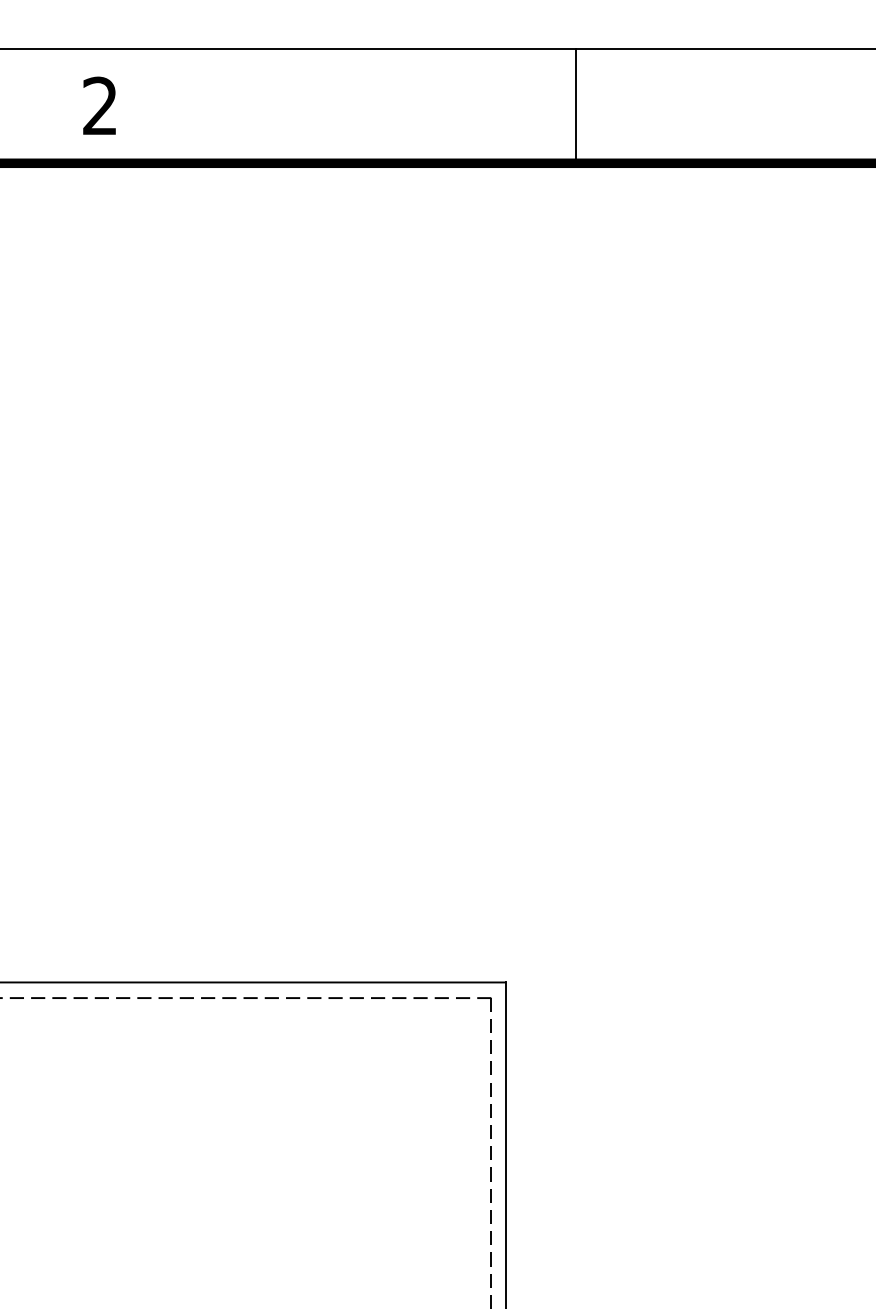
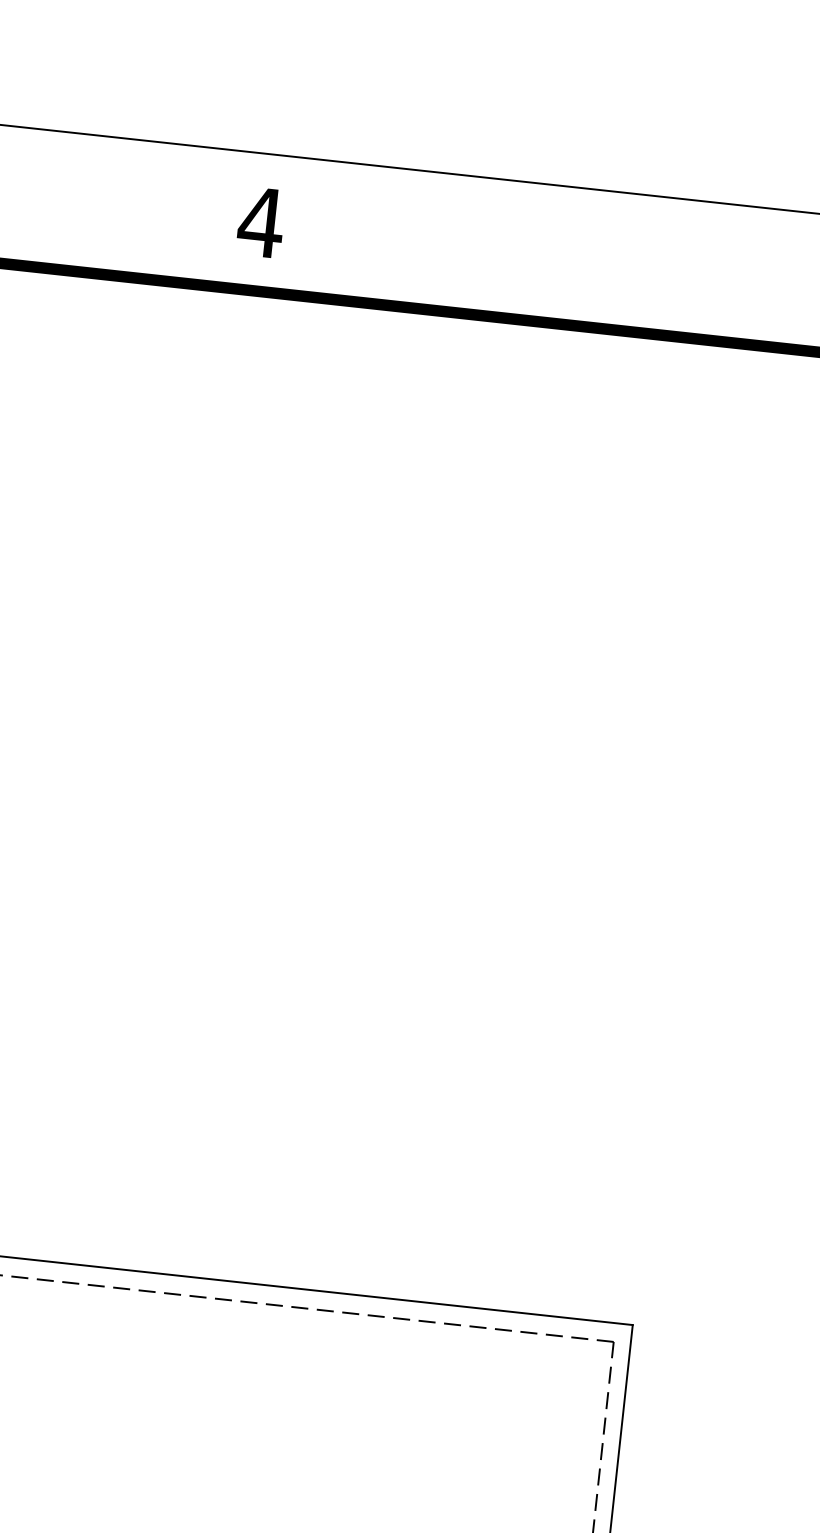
text: (99, 105) -> (260, 221), 2 -> 4

